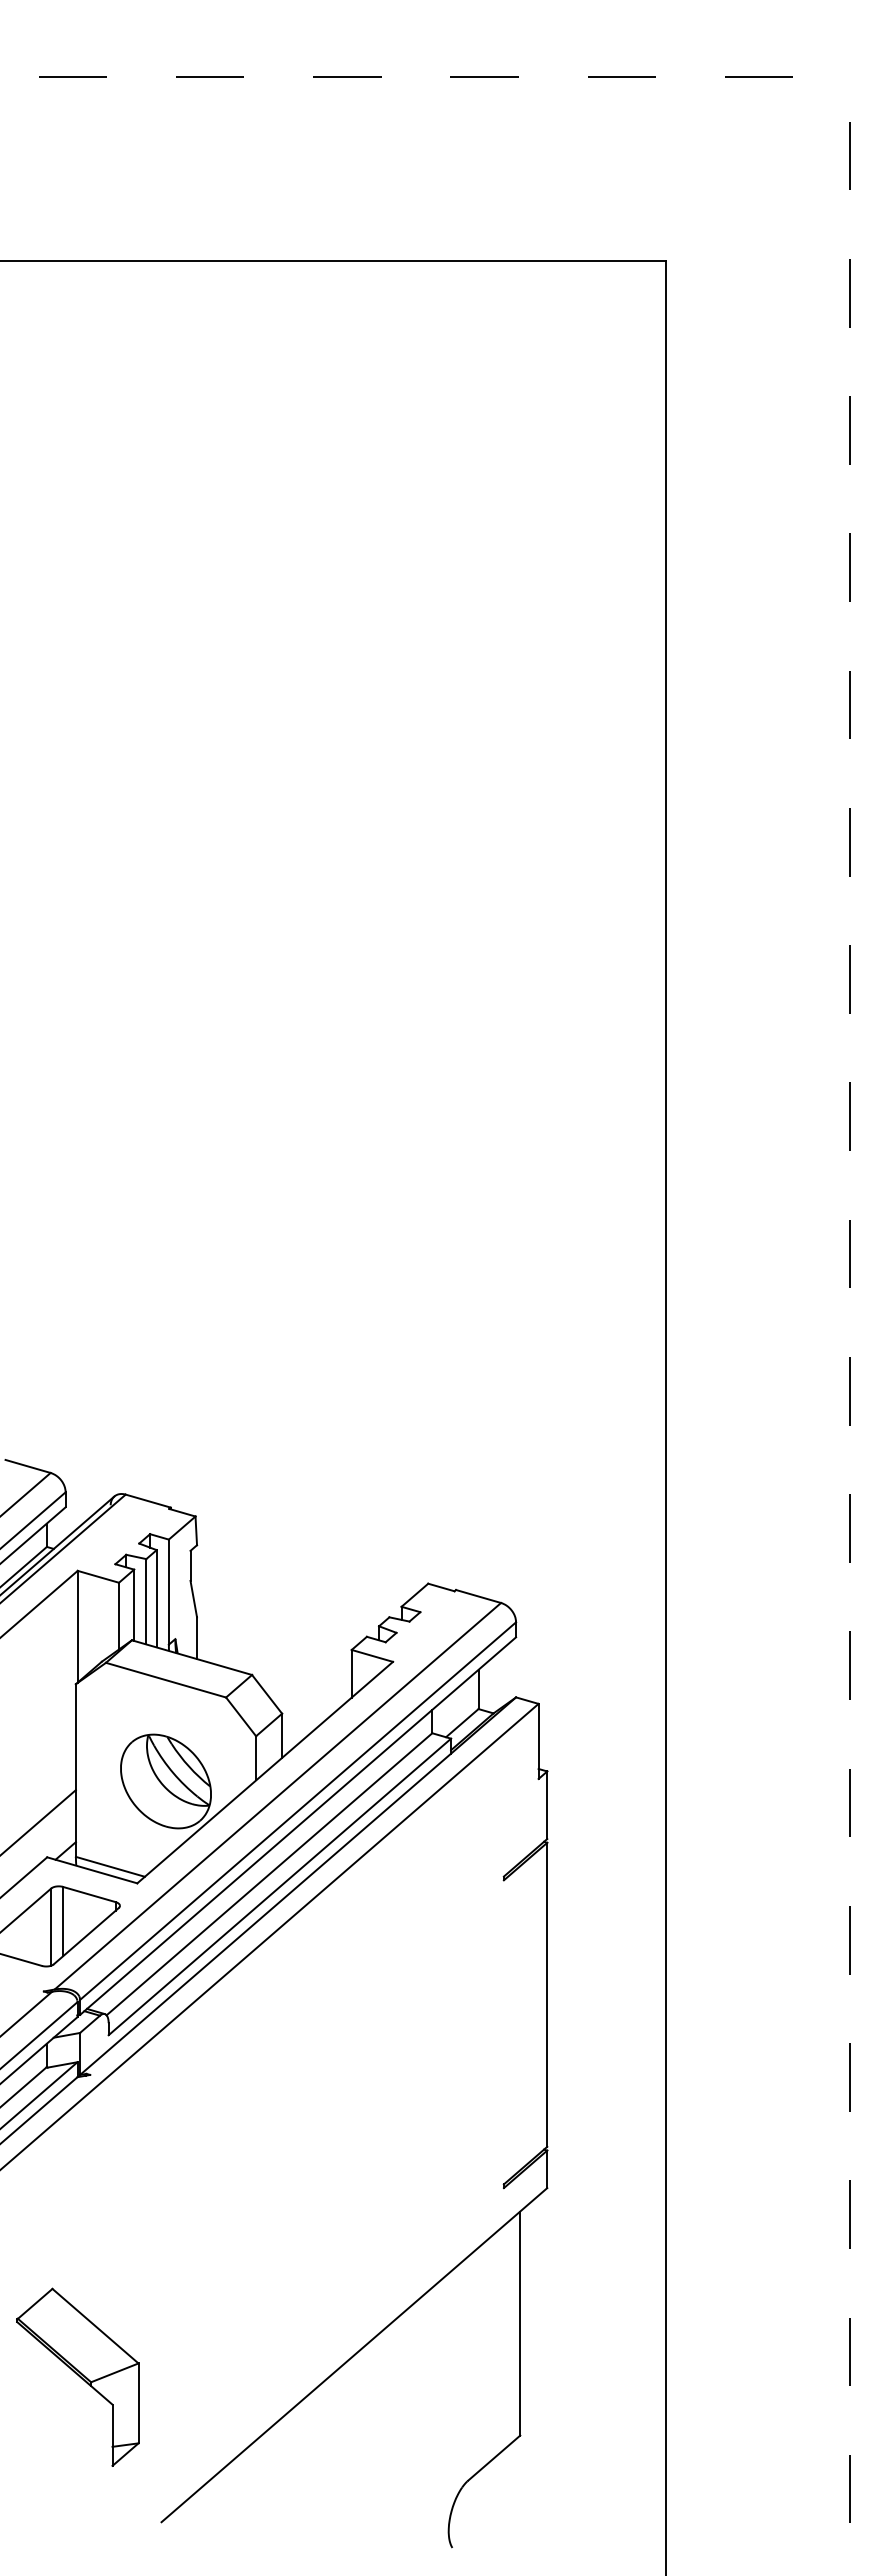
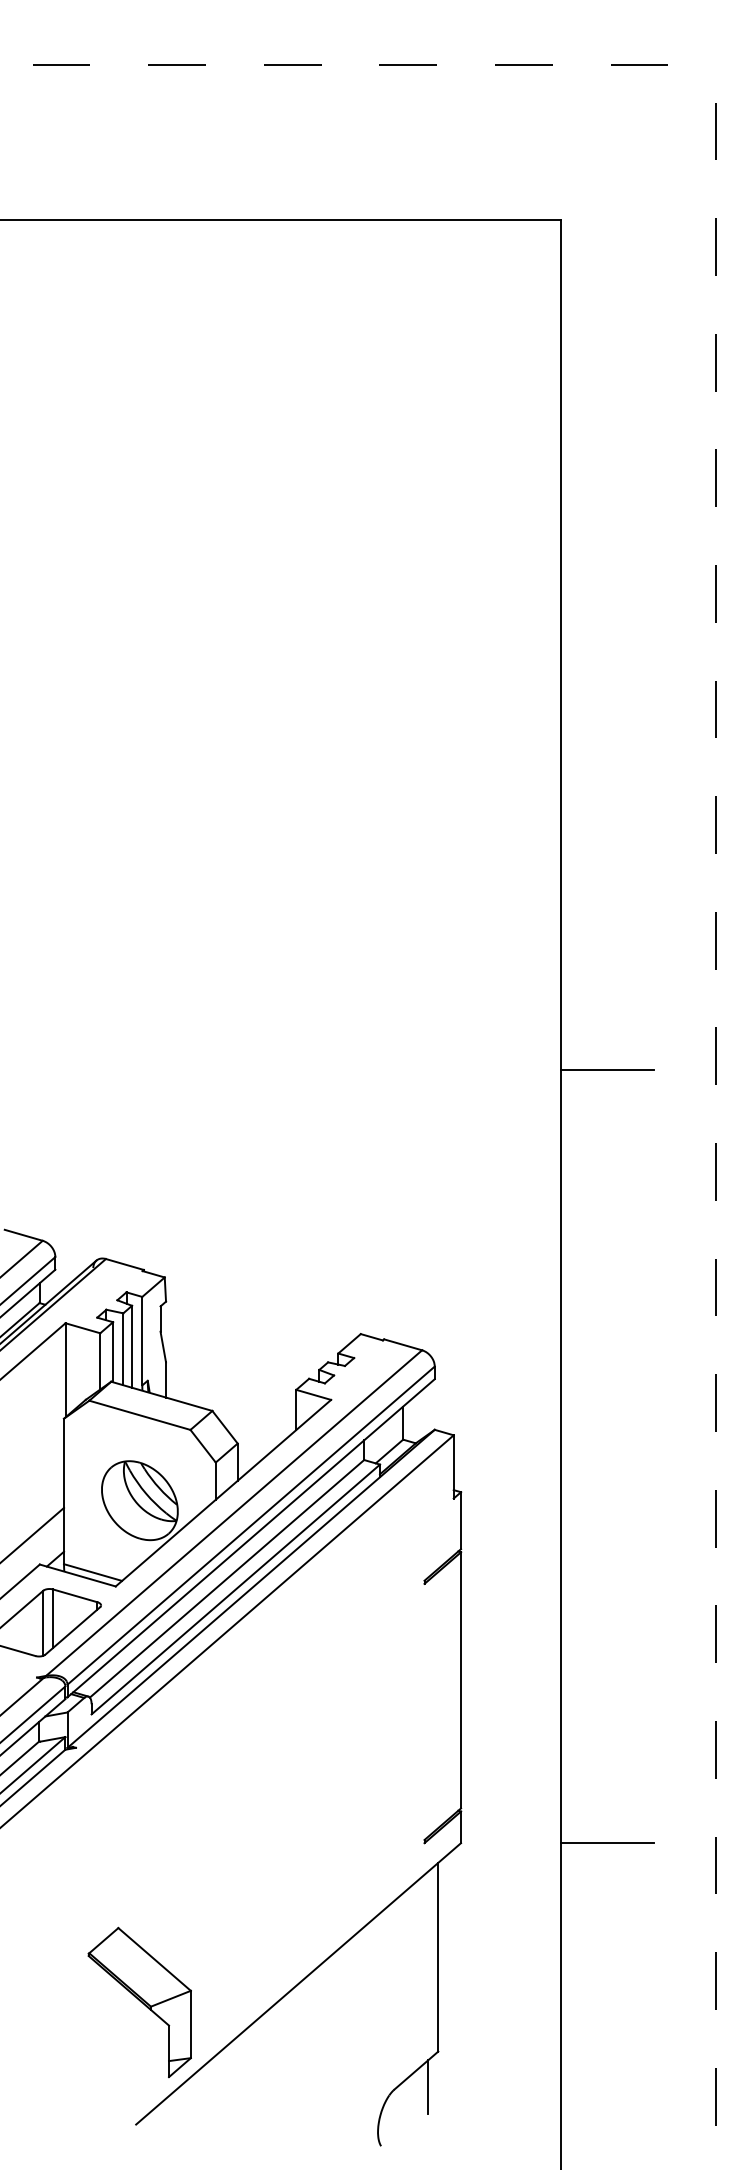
line: (721, 1269) -> (607, 1069), added
line: (721, 2187) -> (607, 1842), added
part: (77, 2376) -> (139, 2001), moved
line: (508, 2477) -> (428, 2086), added

